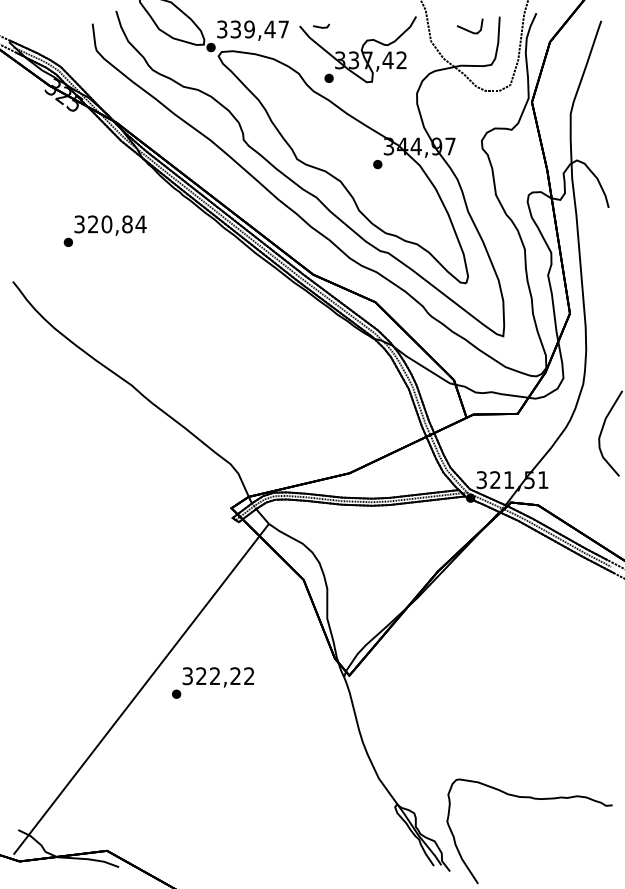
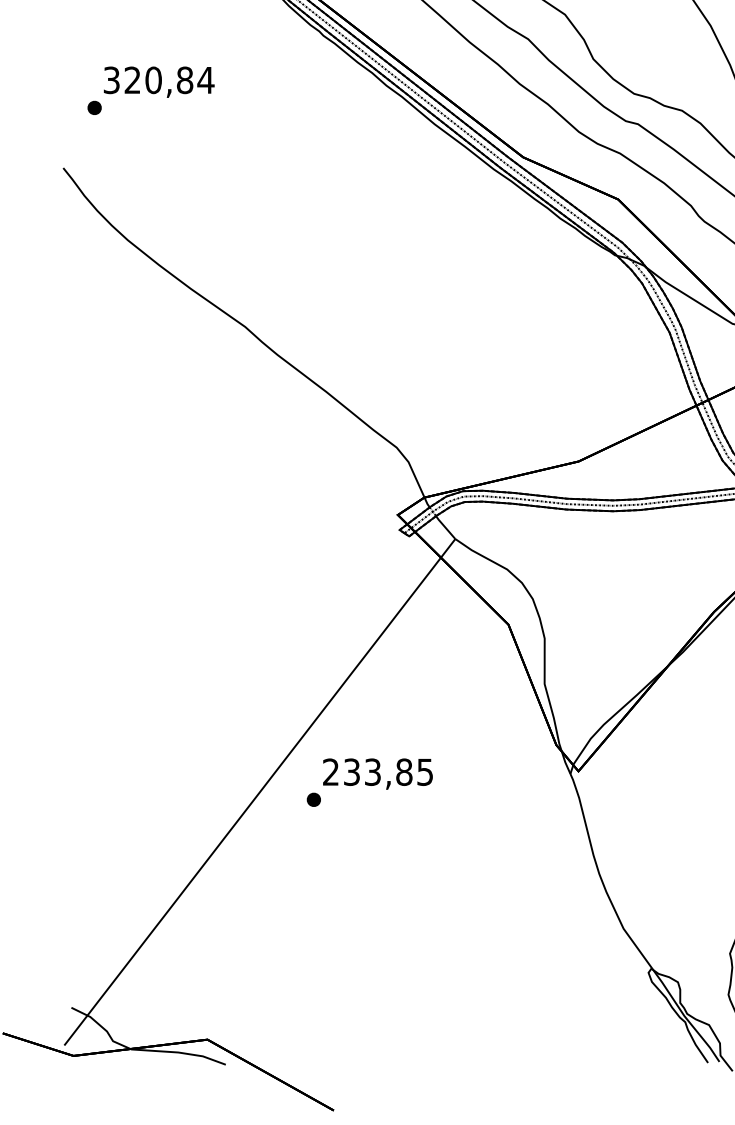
text: (104, 230) -> (149, 89), moved
text: (218, 676) -> (378, 772), 322,22 -> 233,85

